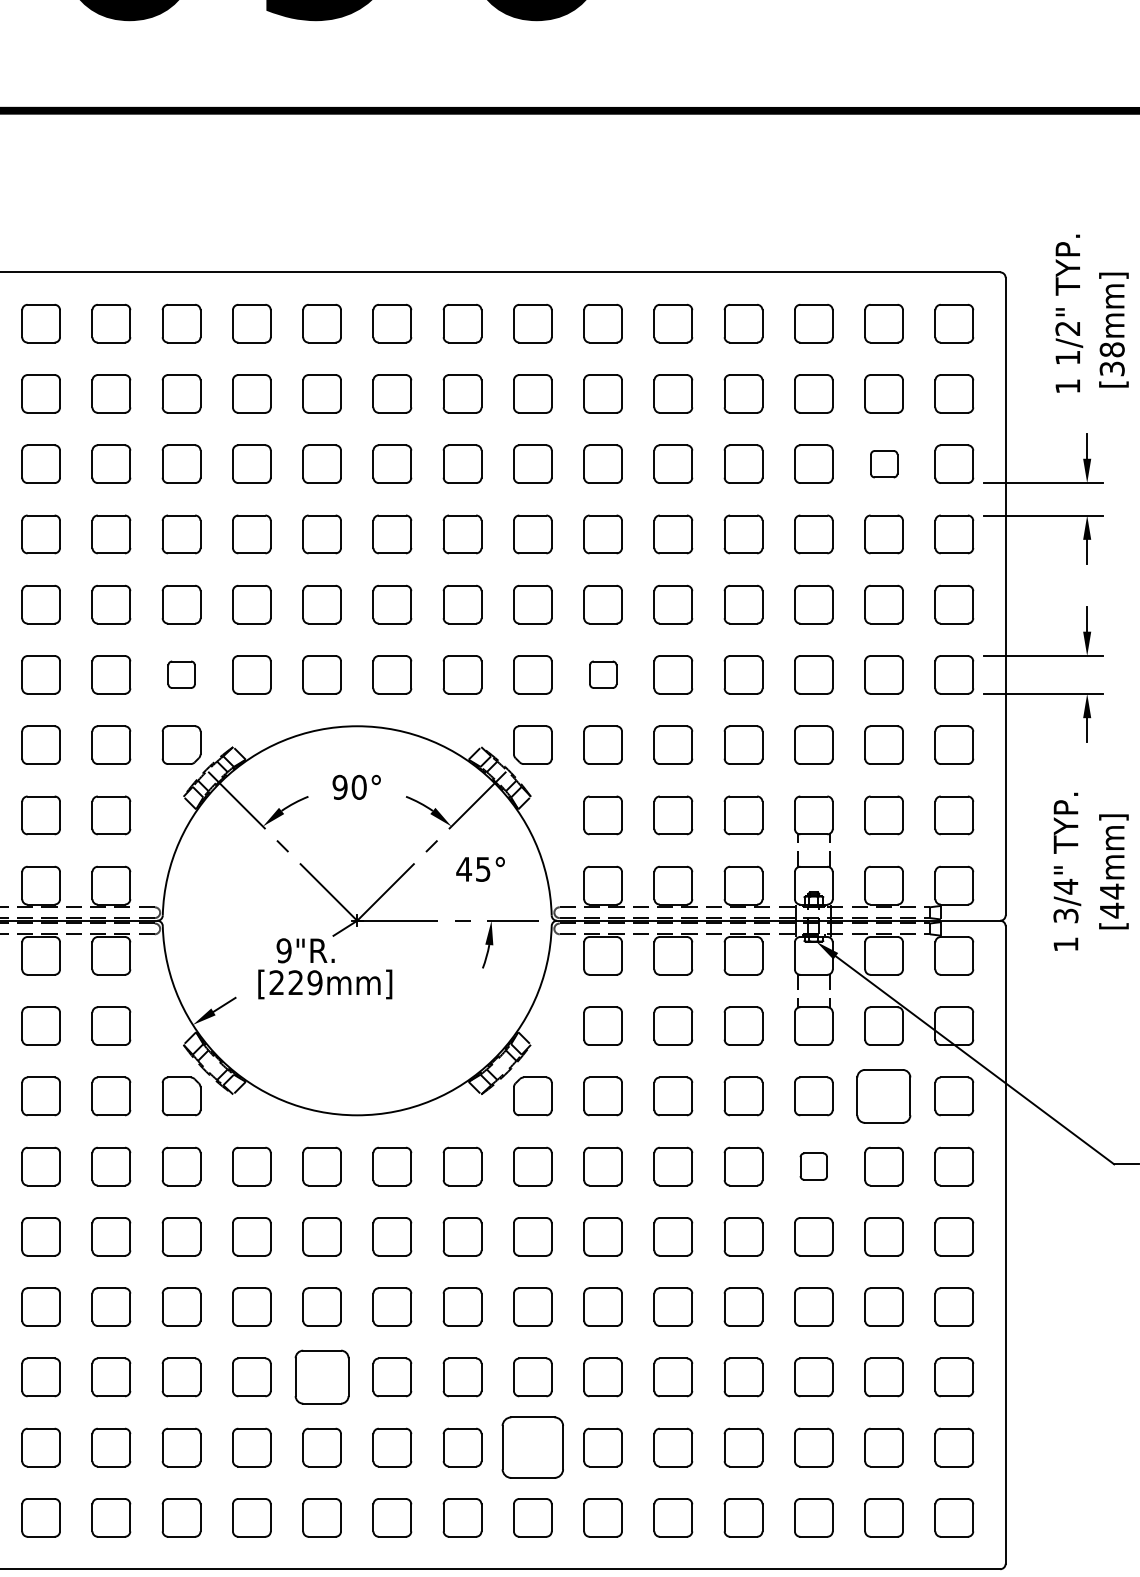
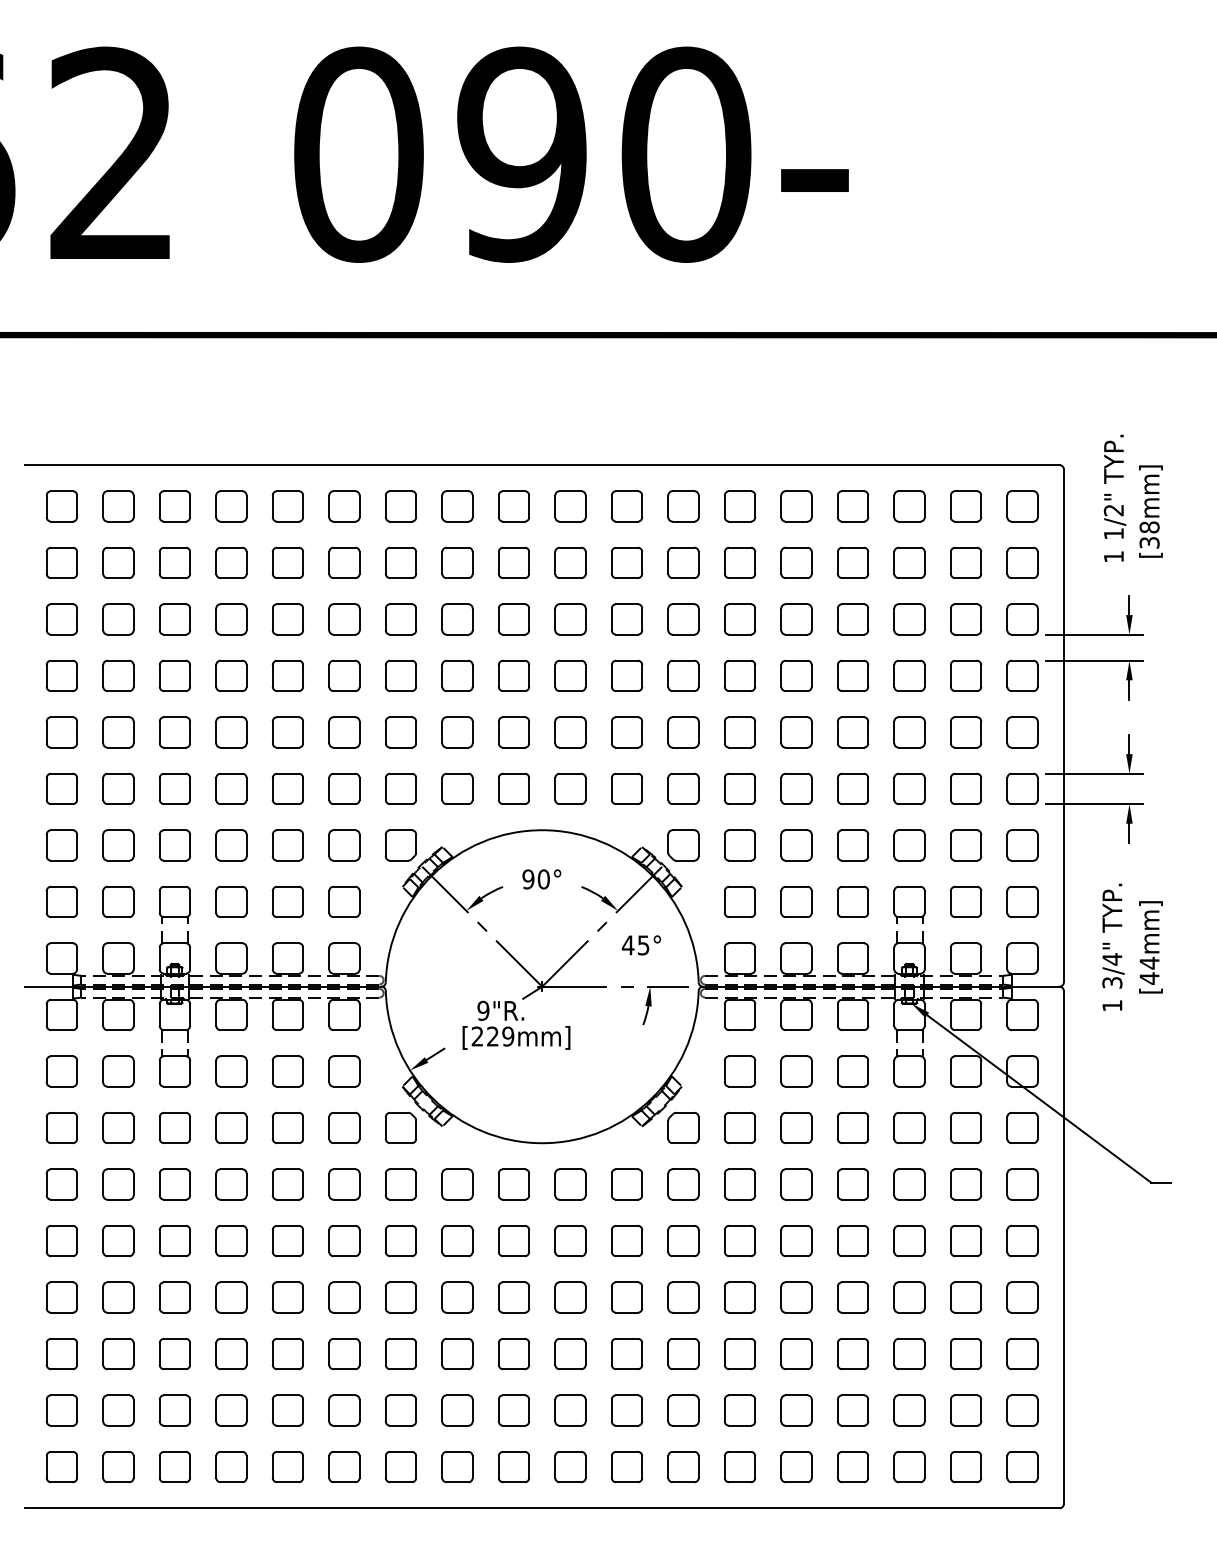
part: (884, 464) -> (966, 619), size x1.43
part: (181, 674) -> (400, 788), size x1.43
part: (603, 674) -> (740, 788), size x1.43
part: (884, 1095) -> (966, 1127), size x0.71
part: (813, 1166) -> (909, 1184), size x1.43
part: (321, 1377) -> (513, 1354), size x0.71
part: (532, 1447) -> (683, 1410), size x0.62

